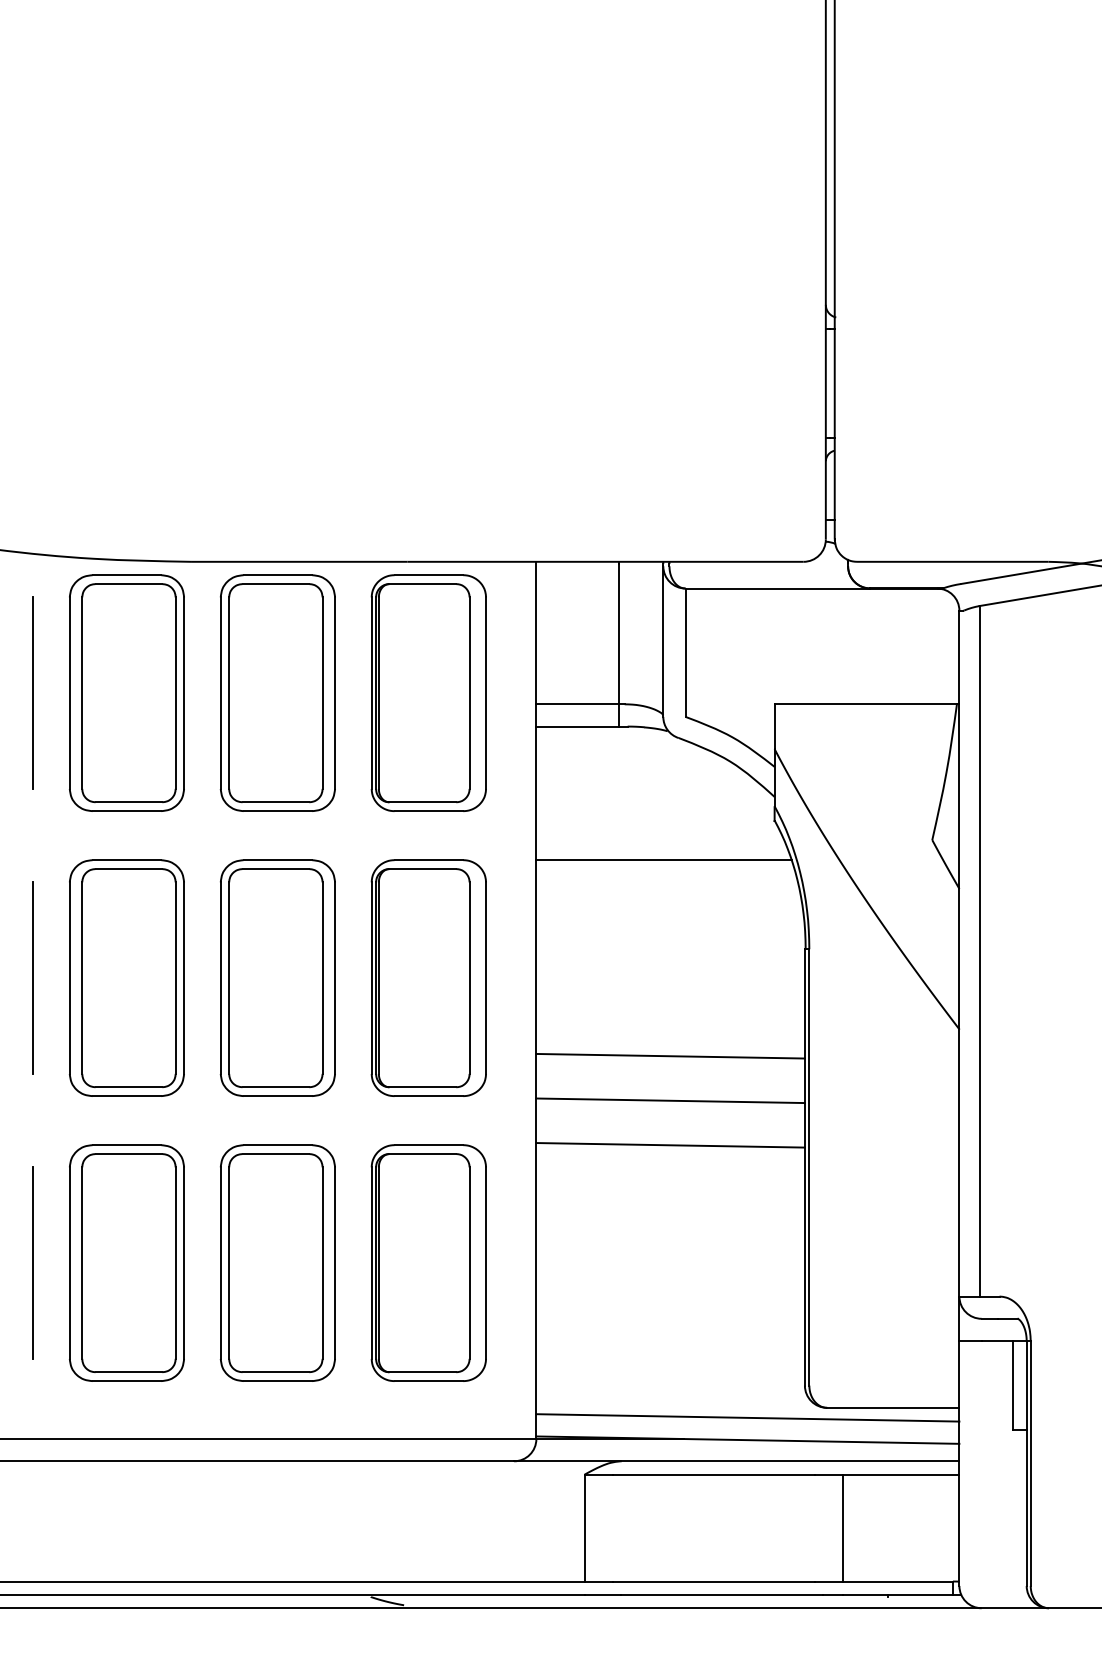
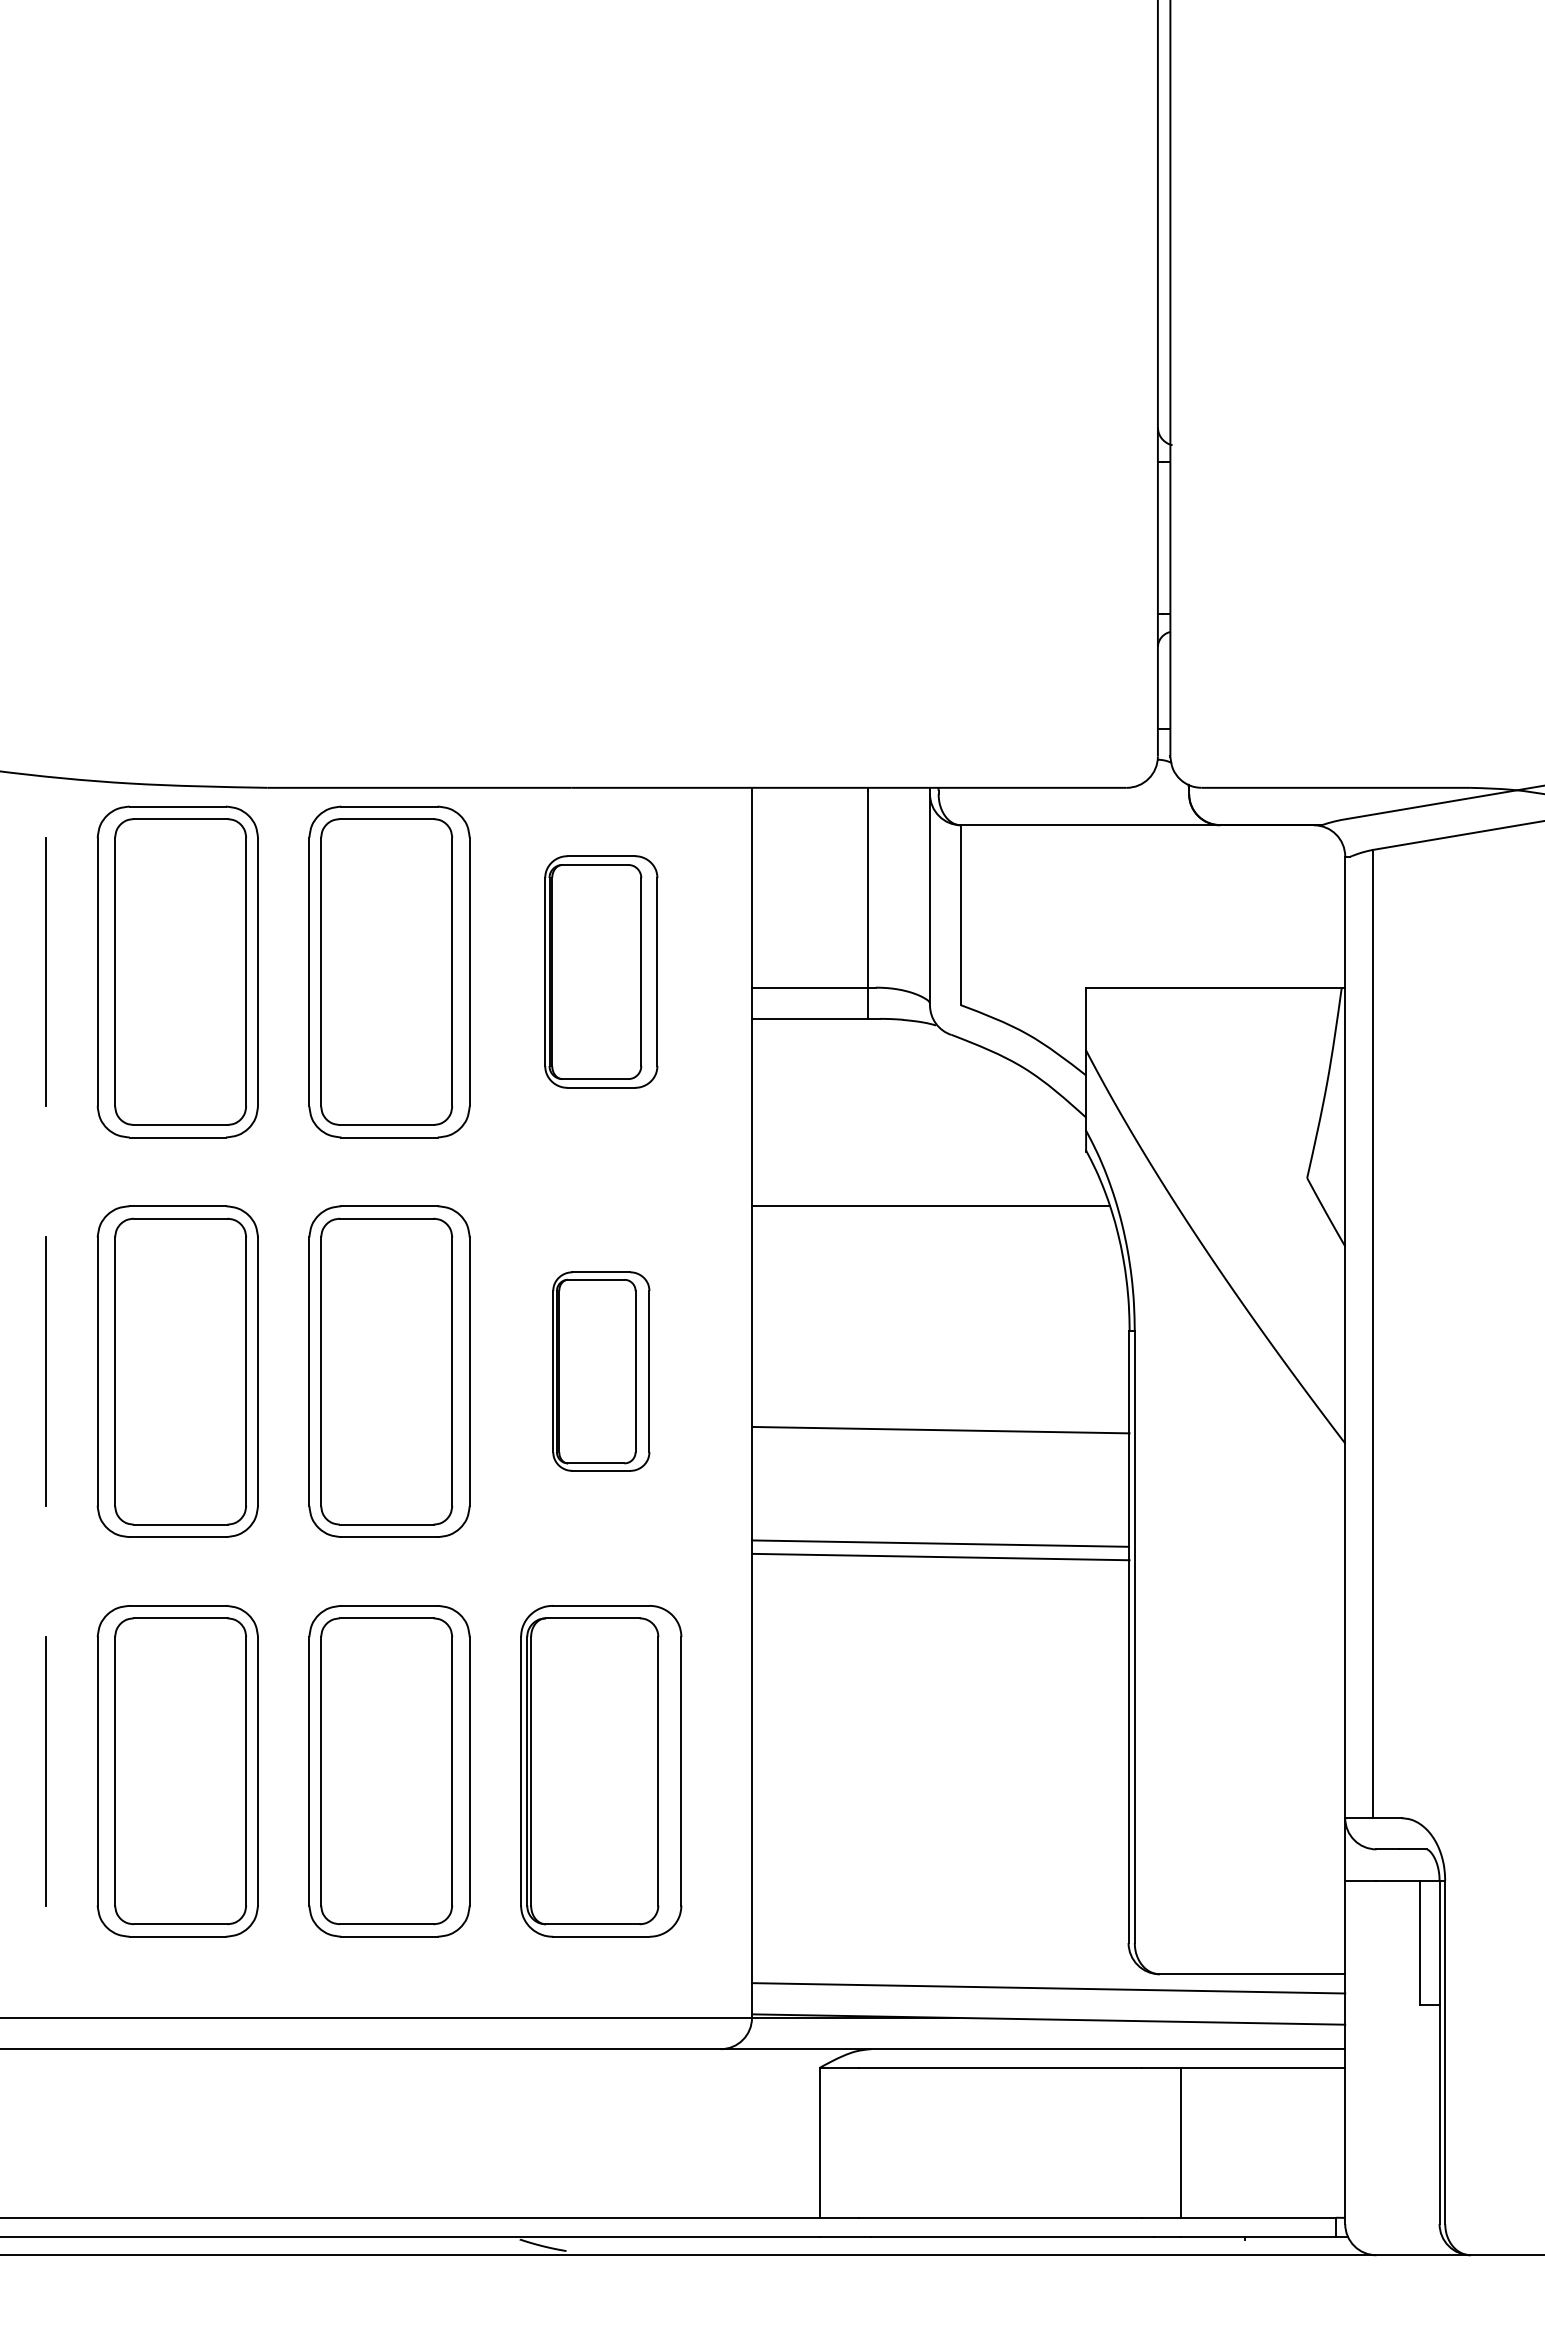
part: (429, 692) -> (601, 971), size x0.7
part: (429, 978) -> (601, 1371), size x0.6
line: (670, 1055) -> (941, 1429), moved
line: (670, 1144) -> (941, 1556), moved

